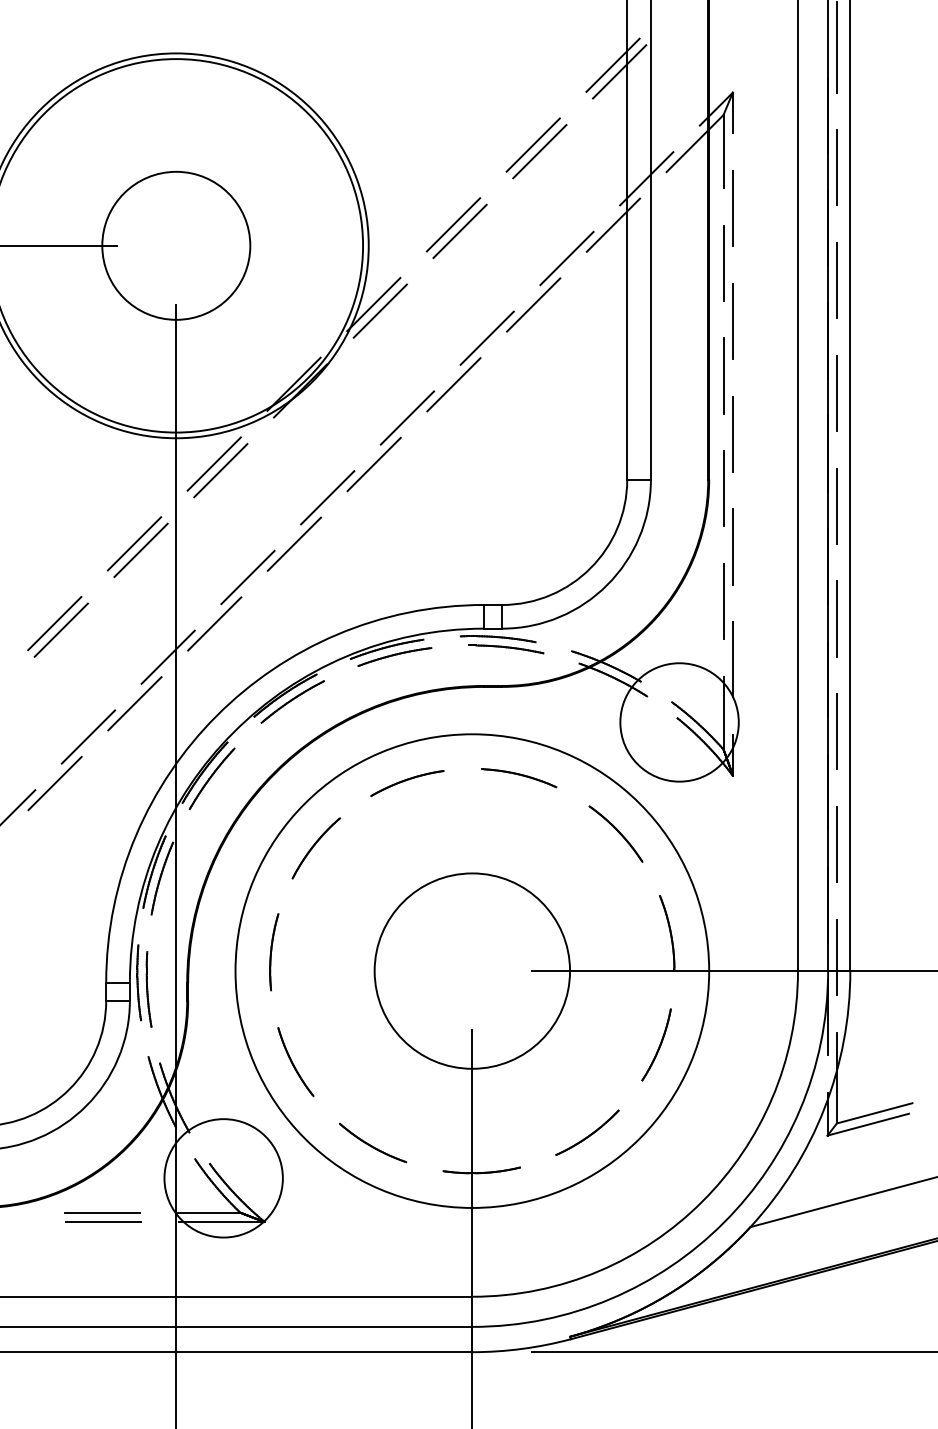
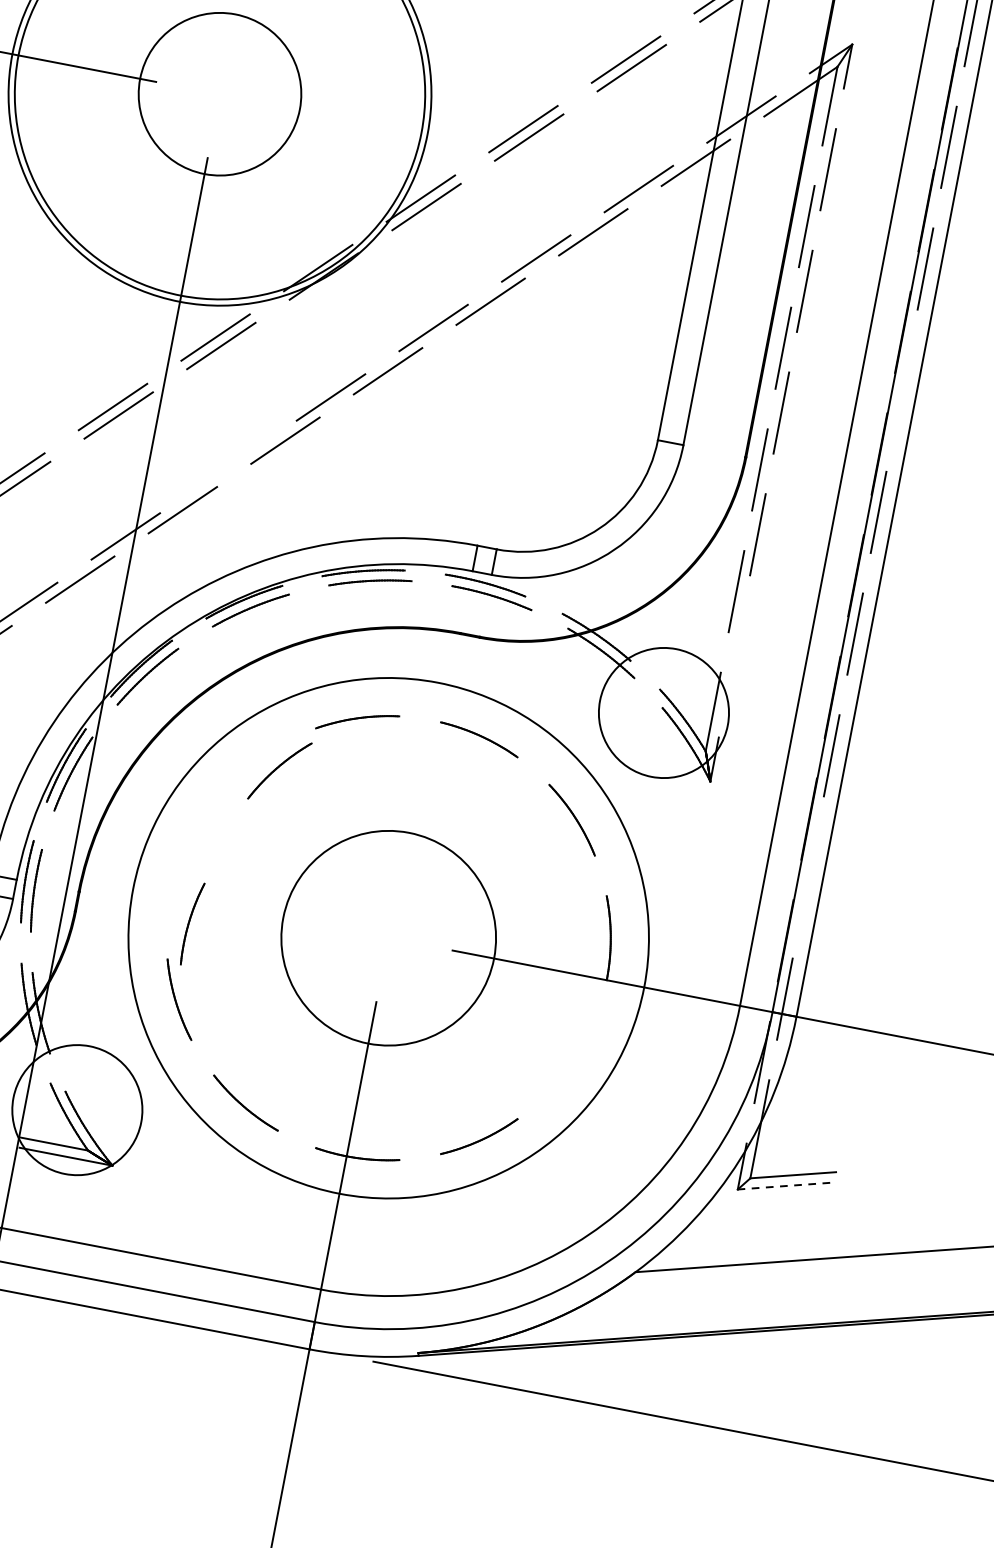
line: (836, 393) -> (901, 390), removed
line: (247, 577) -> (227, 466), removed
line: (732, 659) -> (734, 656), removed
line: (836, 844) -> (807, 877), removed
part: (315, 848) -> (279, 770), moved
part: (274, 952) -> (192, 924), moved
part: (656, 1044) -> (572, 1055), removed
line: (867, 1124) -> (783, 1185), solid -> dashed

